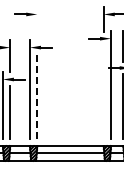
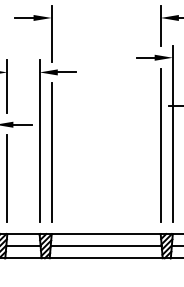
line: (37, 24) -> (52, 34), added
line: (103, 91) -> (160, 144), added
line: (37, 95) -> (52, 151), dashed -> solid

